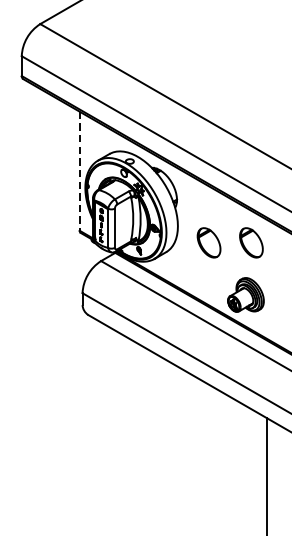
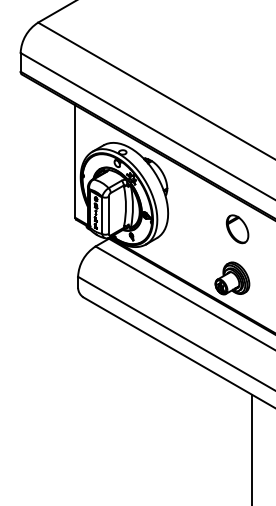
line: (79, 172) -> (75, 162), dashed -> solid
part: (208, 243) -> (197, 229), removed

